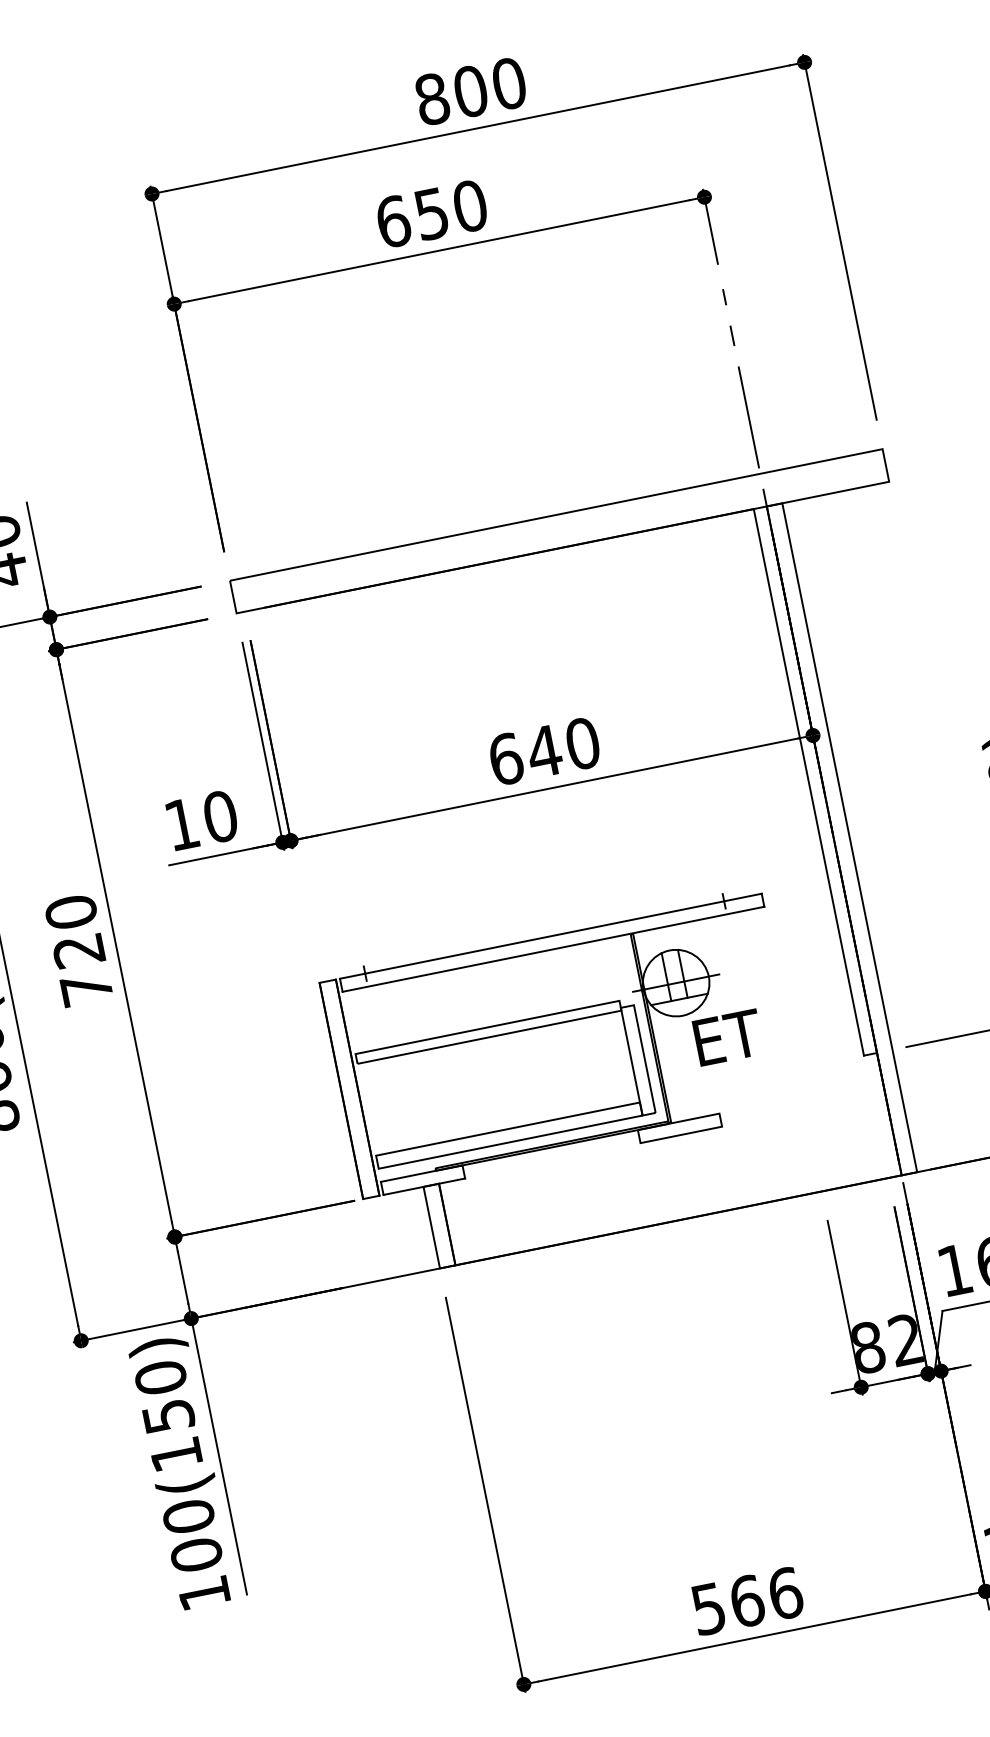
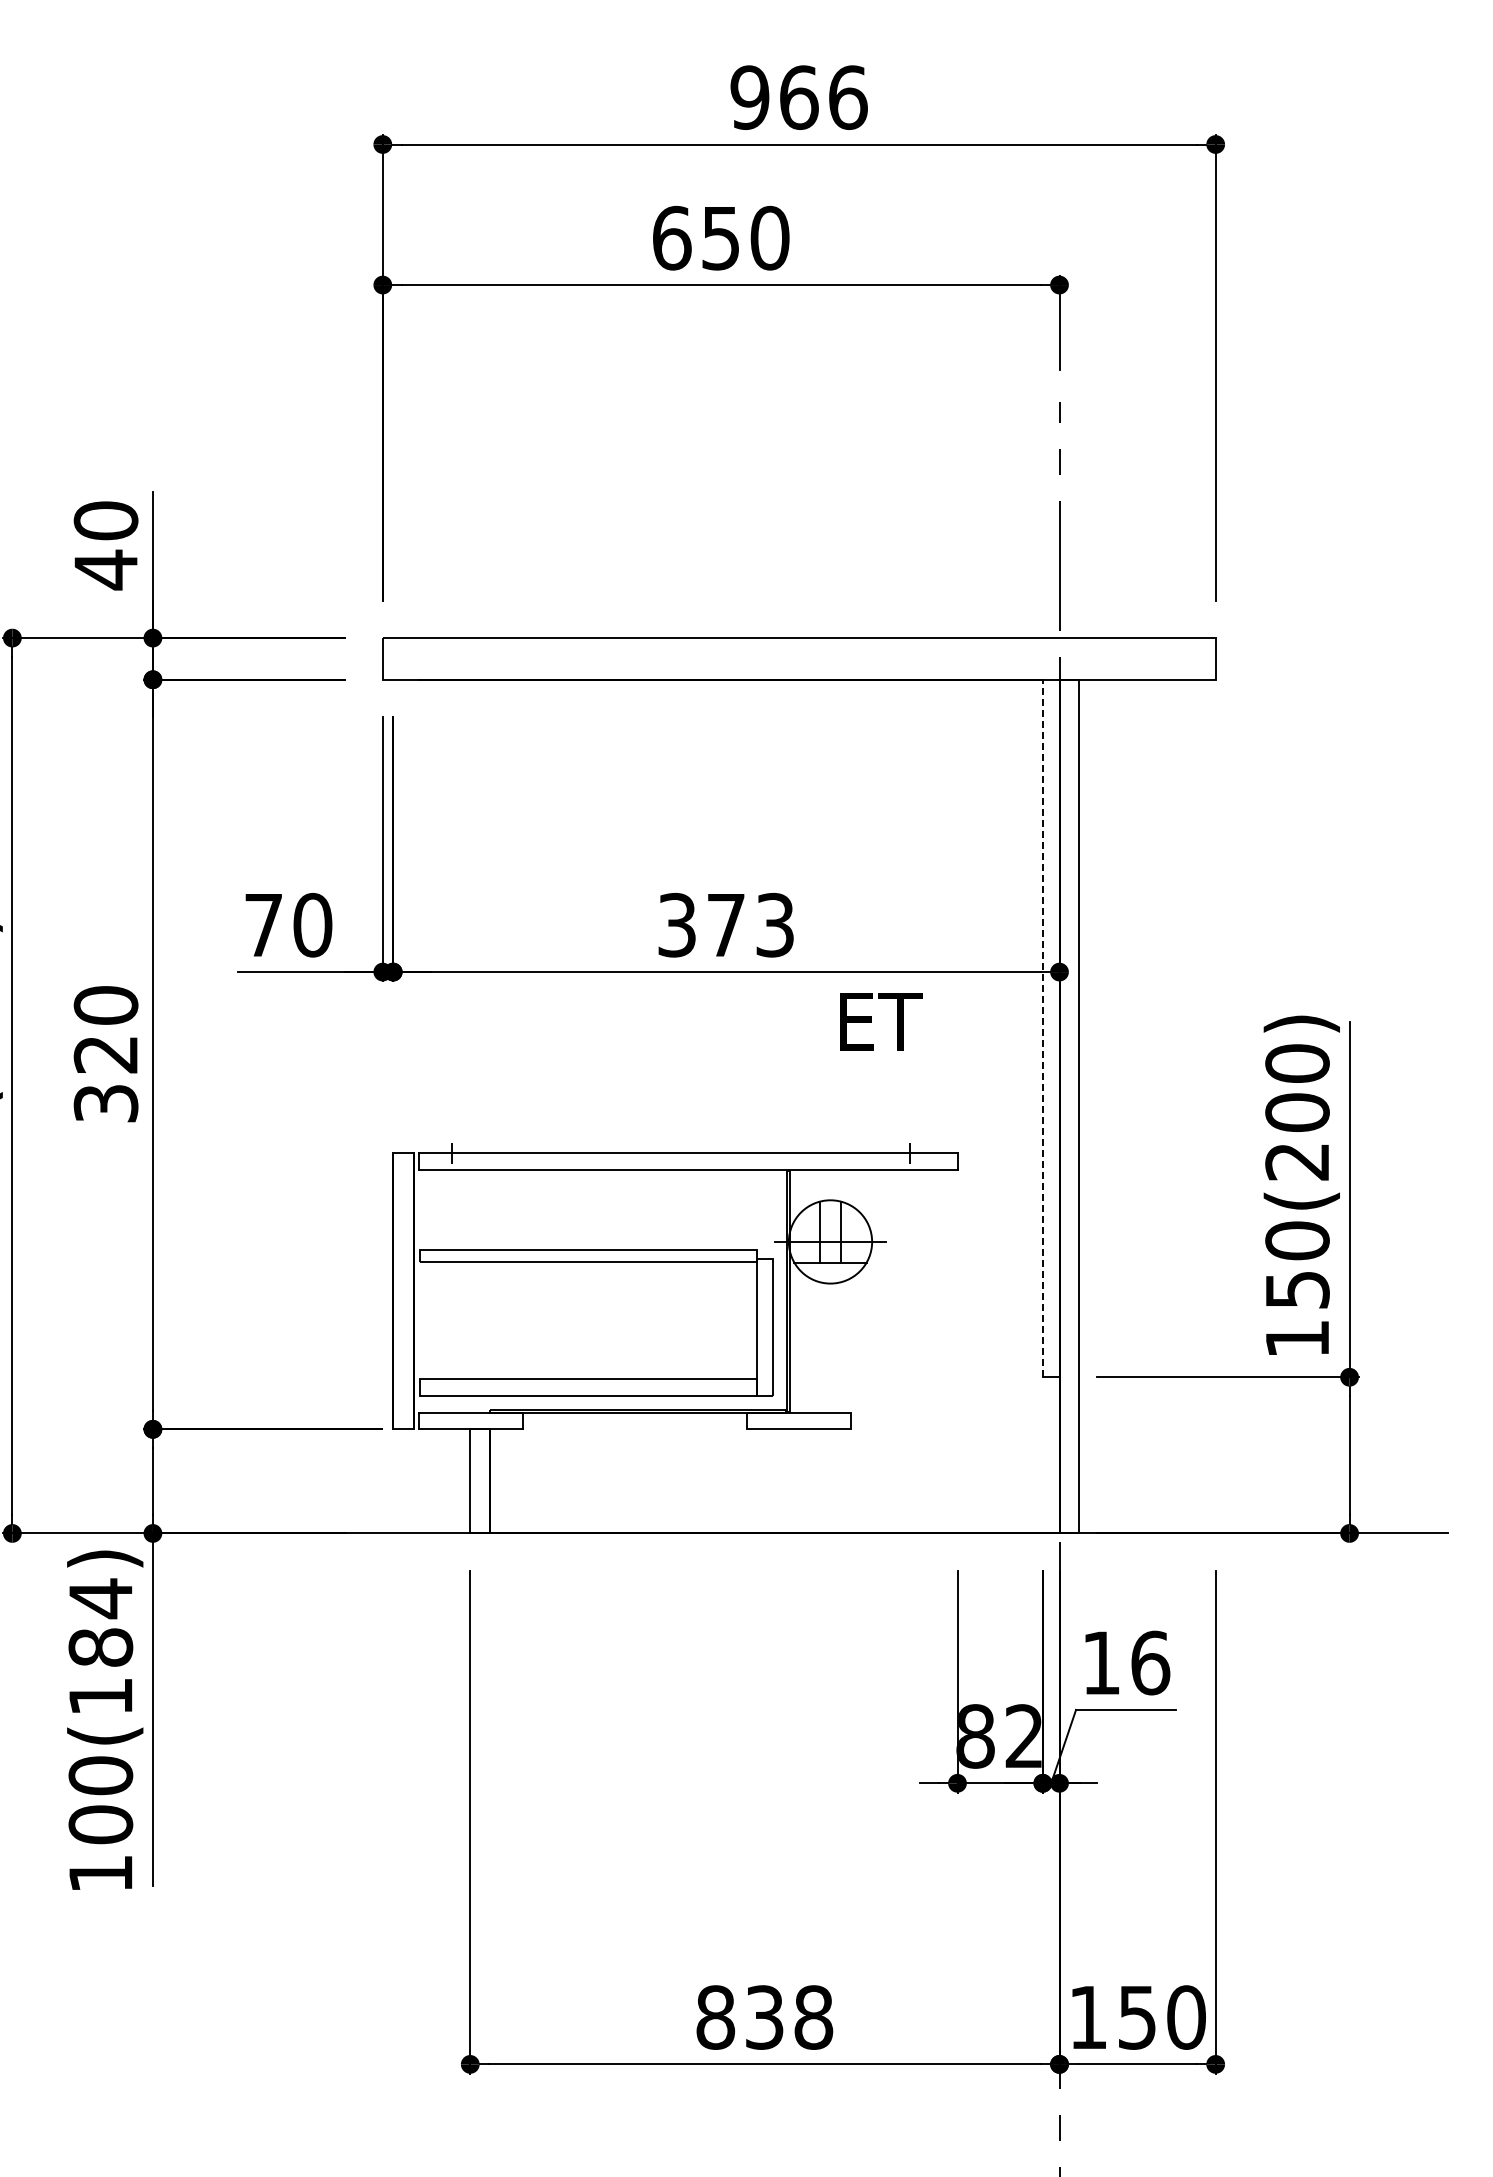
text: (470, 91) -> (798, 97), 800 -> 966
text: (544, 750) -> (726, 924), 640 -> 373
line: (808, 782) -> (1042, 1028), solid -> dashed
text: (181, 824) -> (263, 925), 10 -> 70
text: (86, 989) -> (105, 1103), 720 -> 320
text: (728, 1037) -> (881, 1021), moved
text: (164, 1396) -> (100, 1622), 100(150) -> 100(184)
text: (747, 1601) -> (764, 2017), 566 -> 838

